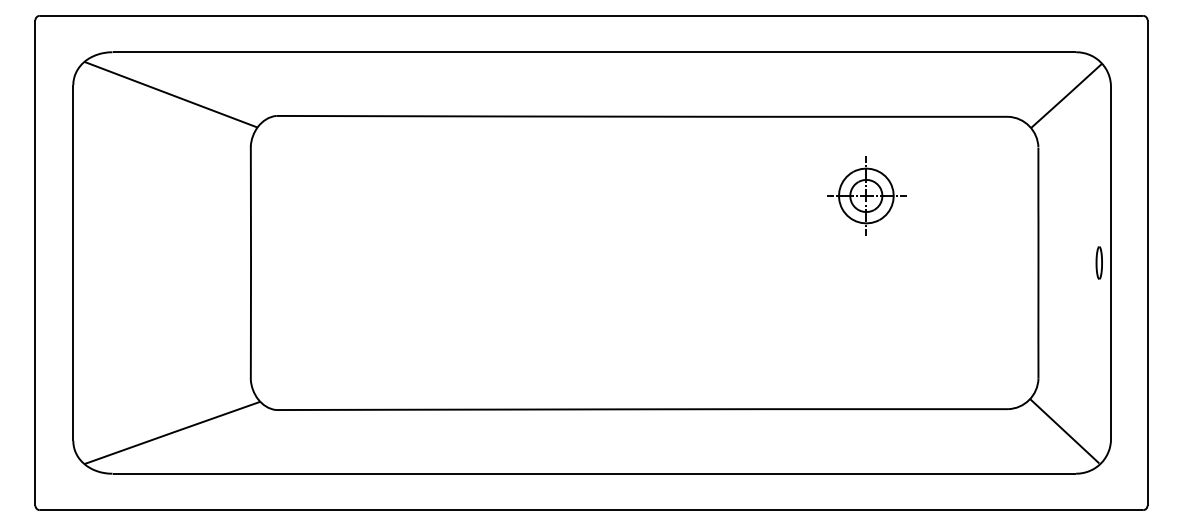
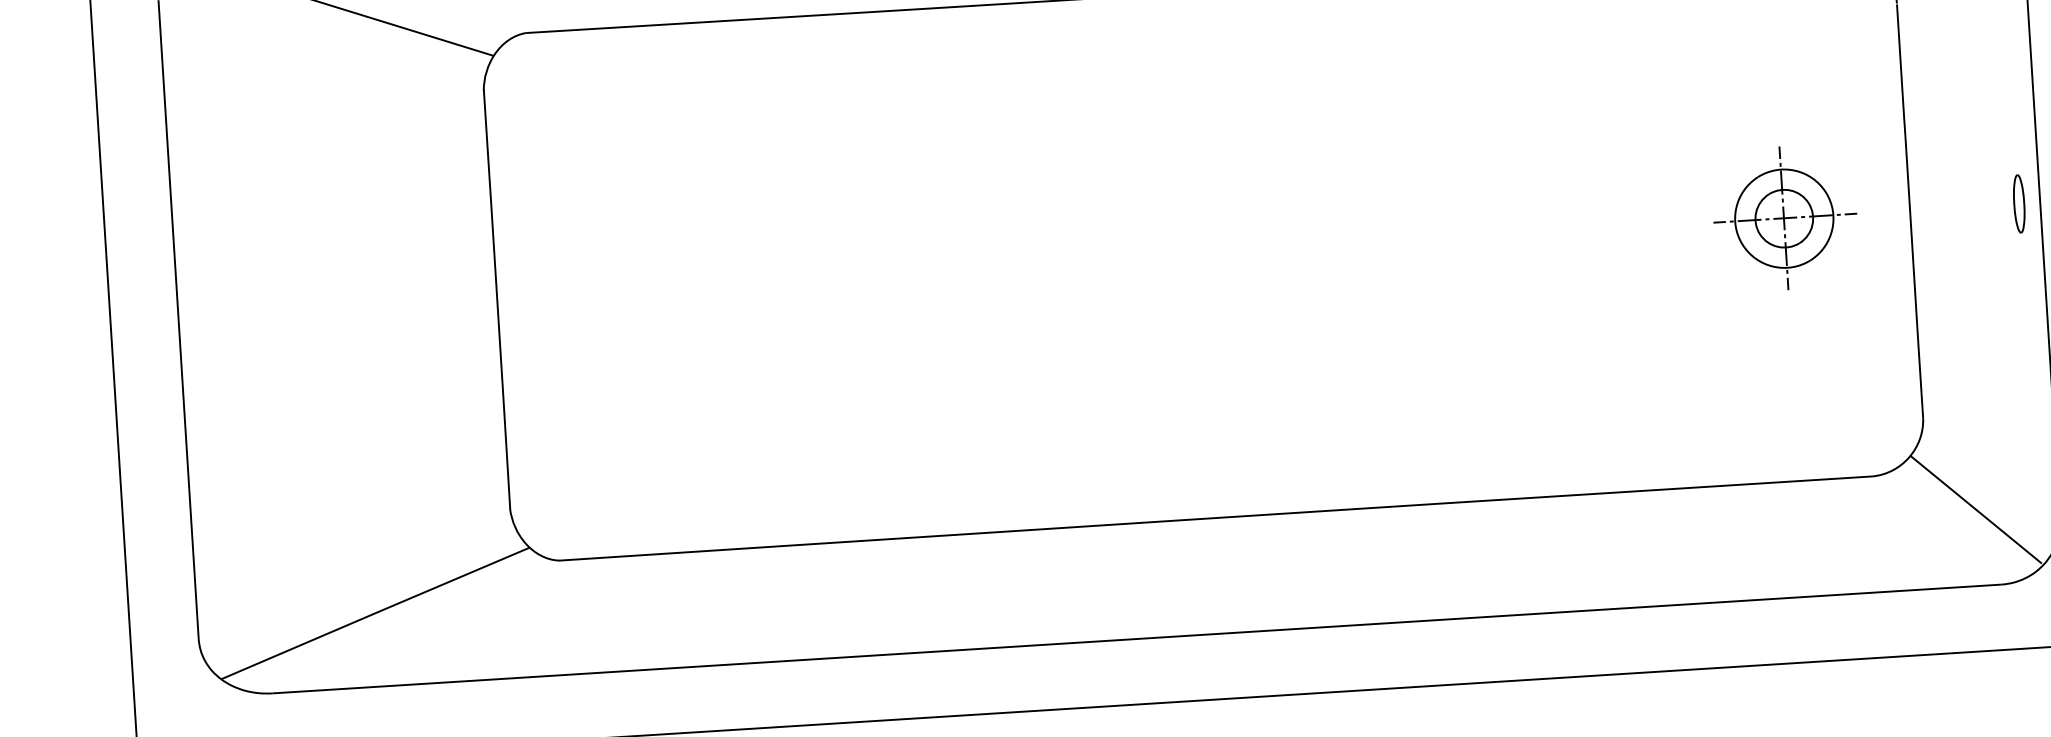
part: (866, 195) -> (1784, 217), moved

